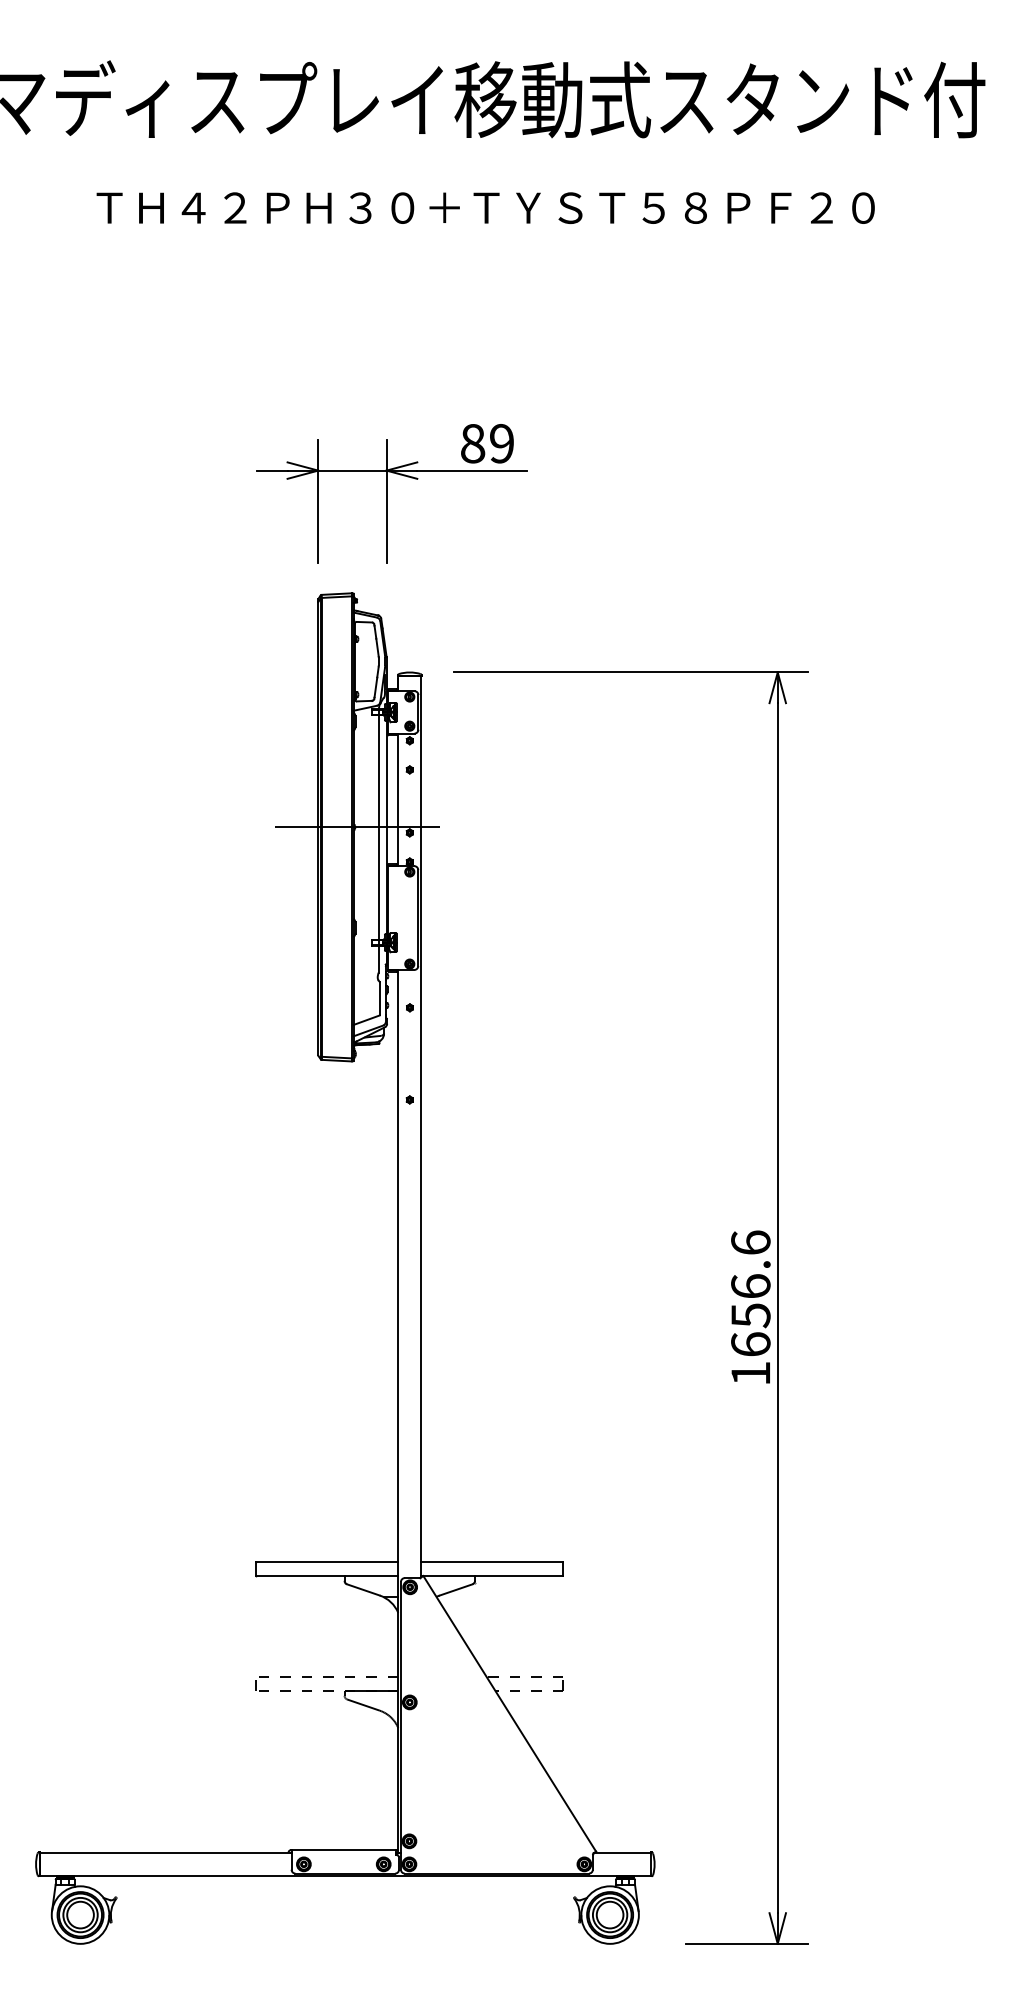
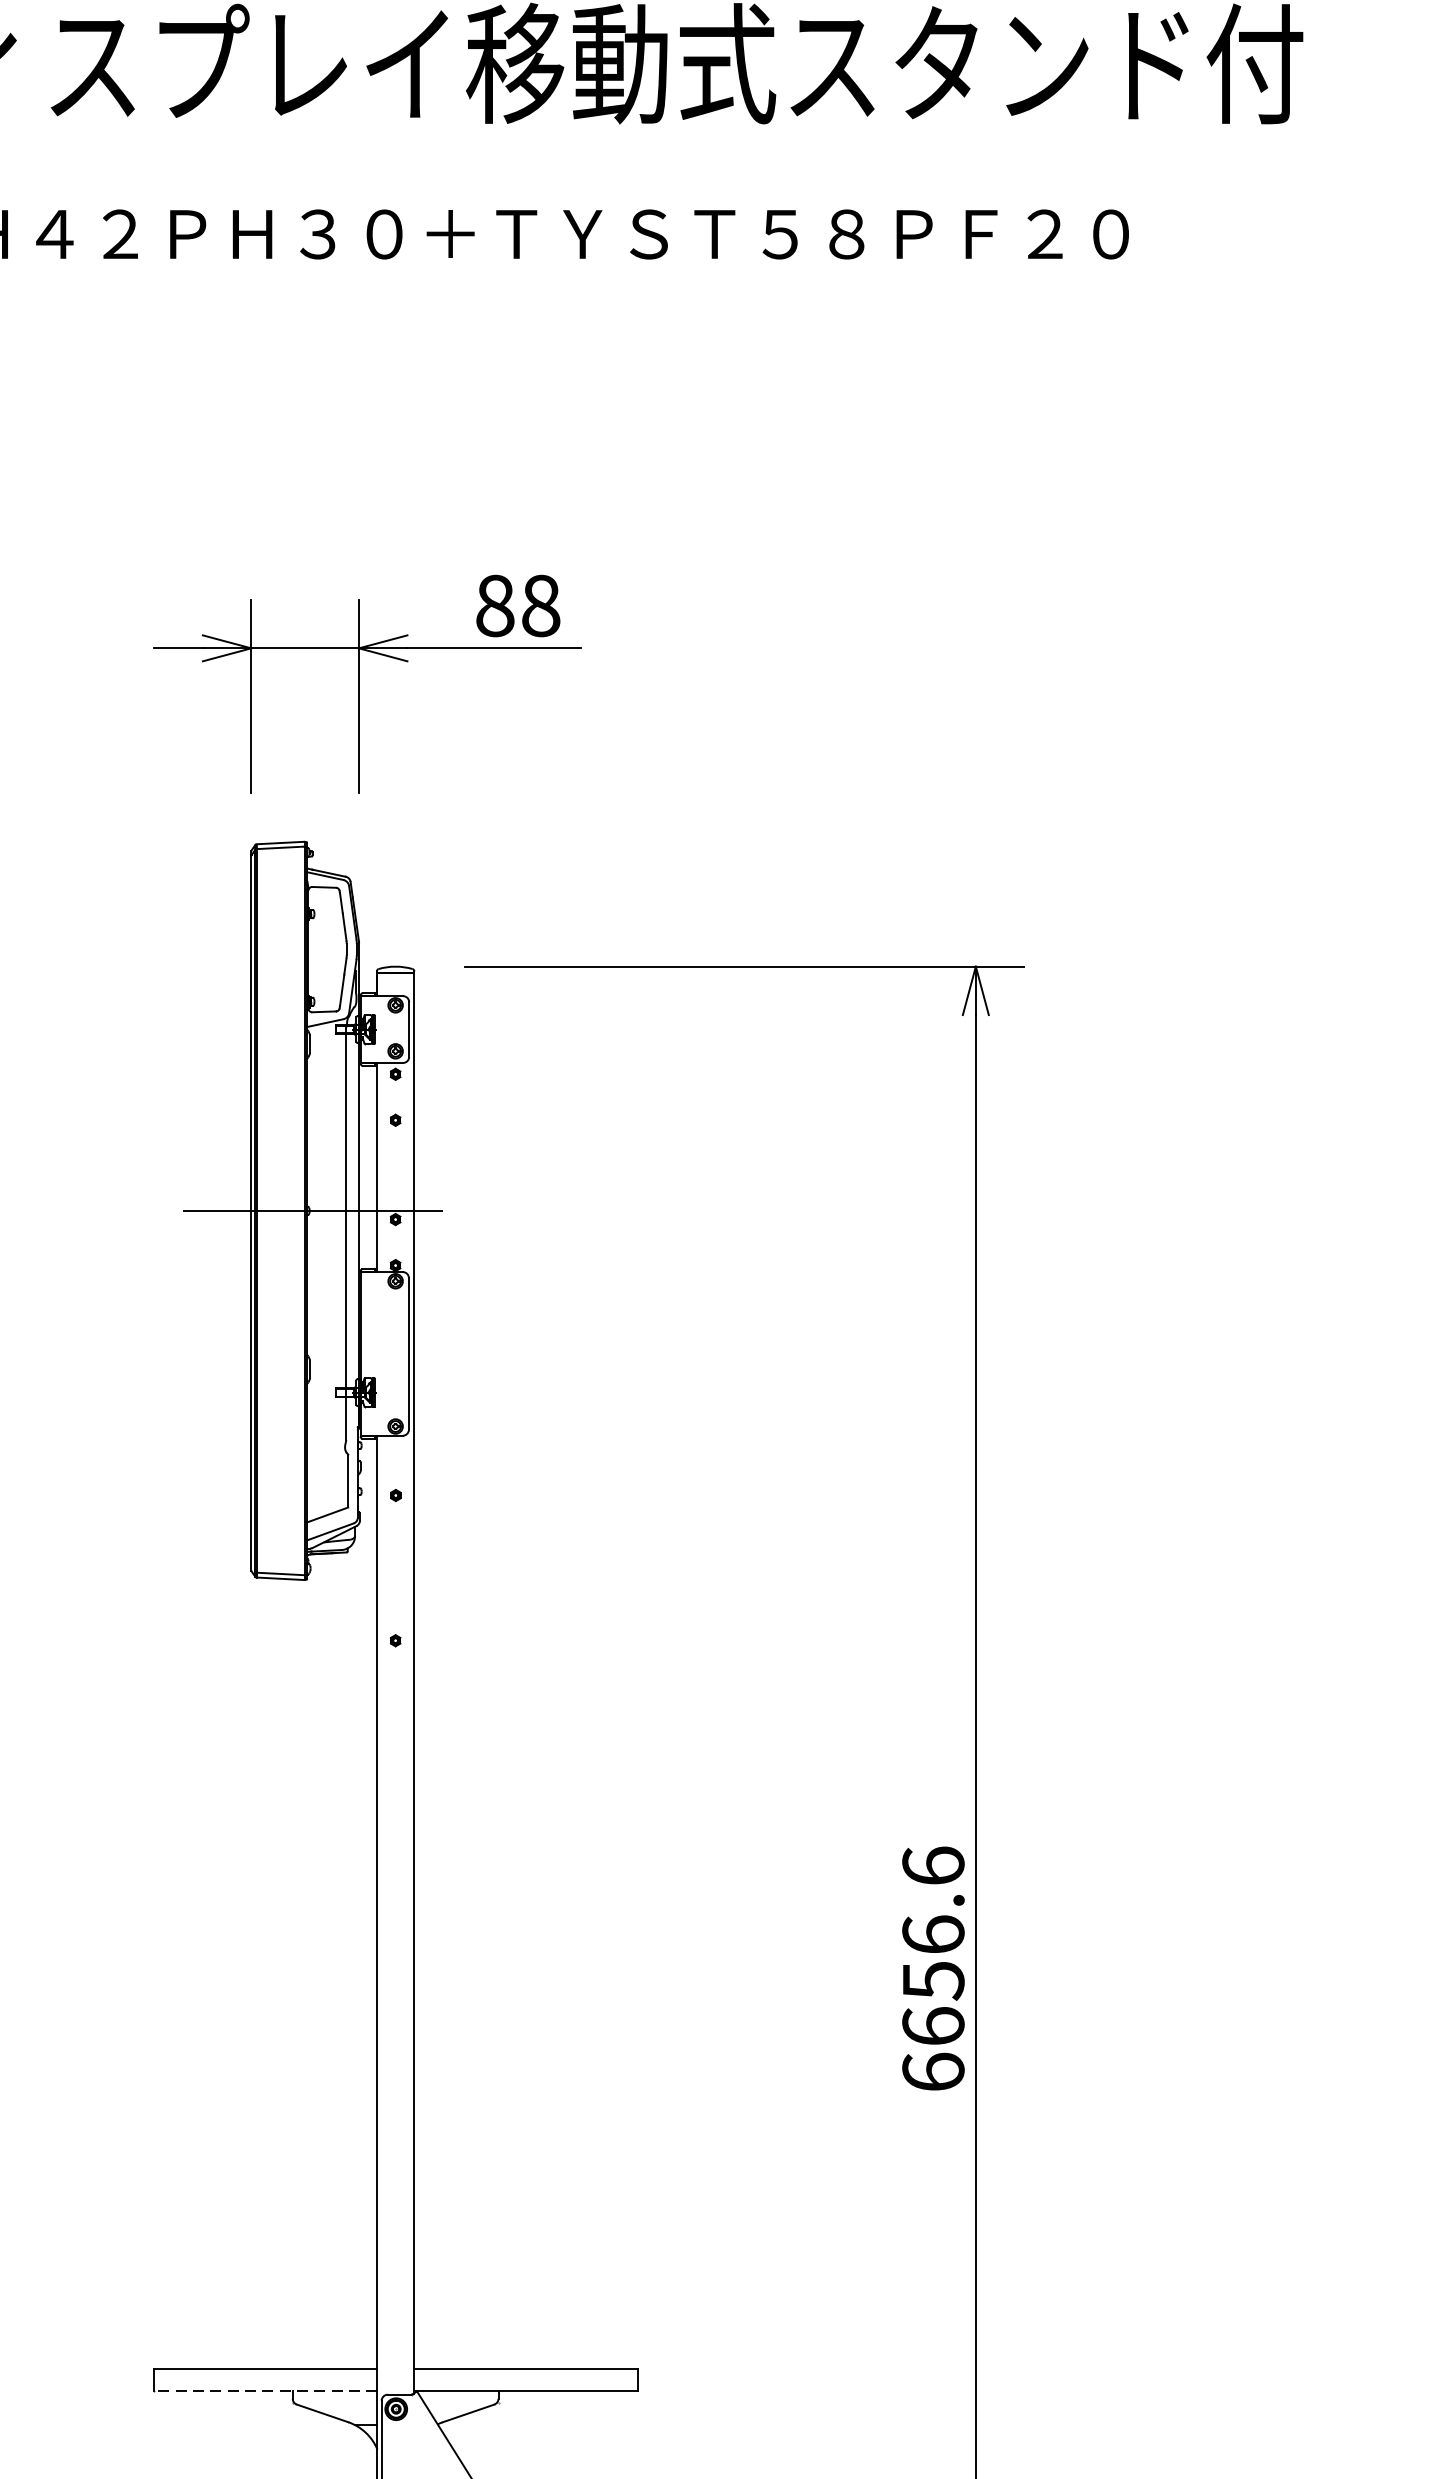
text: (502, 443) -> (541, 605), 89 -> 88
text: (750, 1373) -> (932, 2072), 1656.6 -> 6656.6
line: (327, 1575) -> (265, 2390), solid -> dashed

